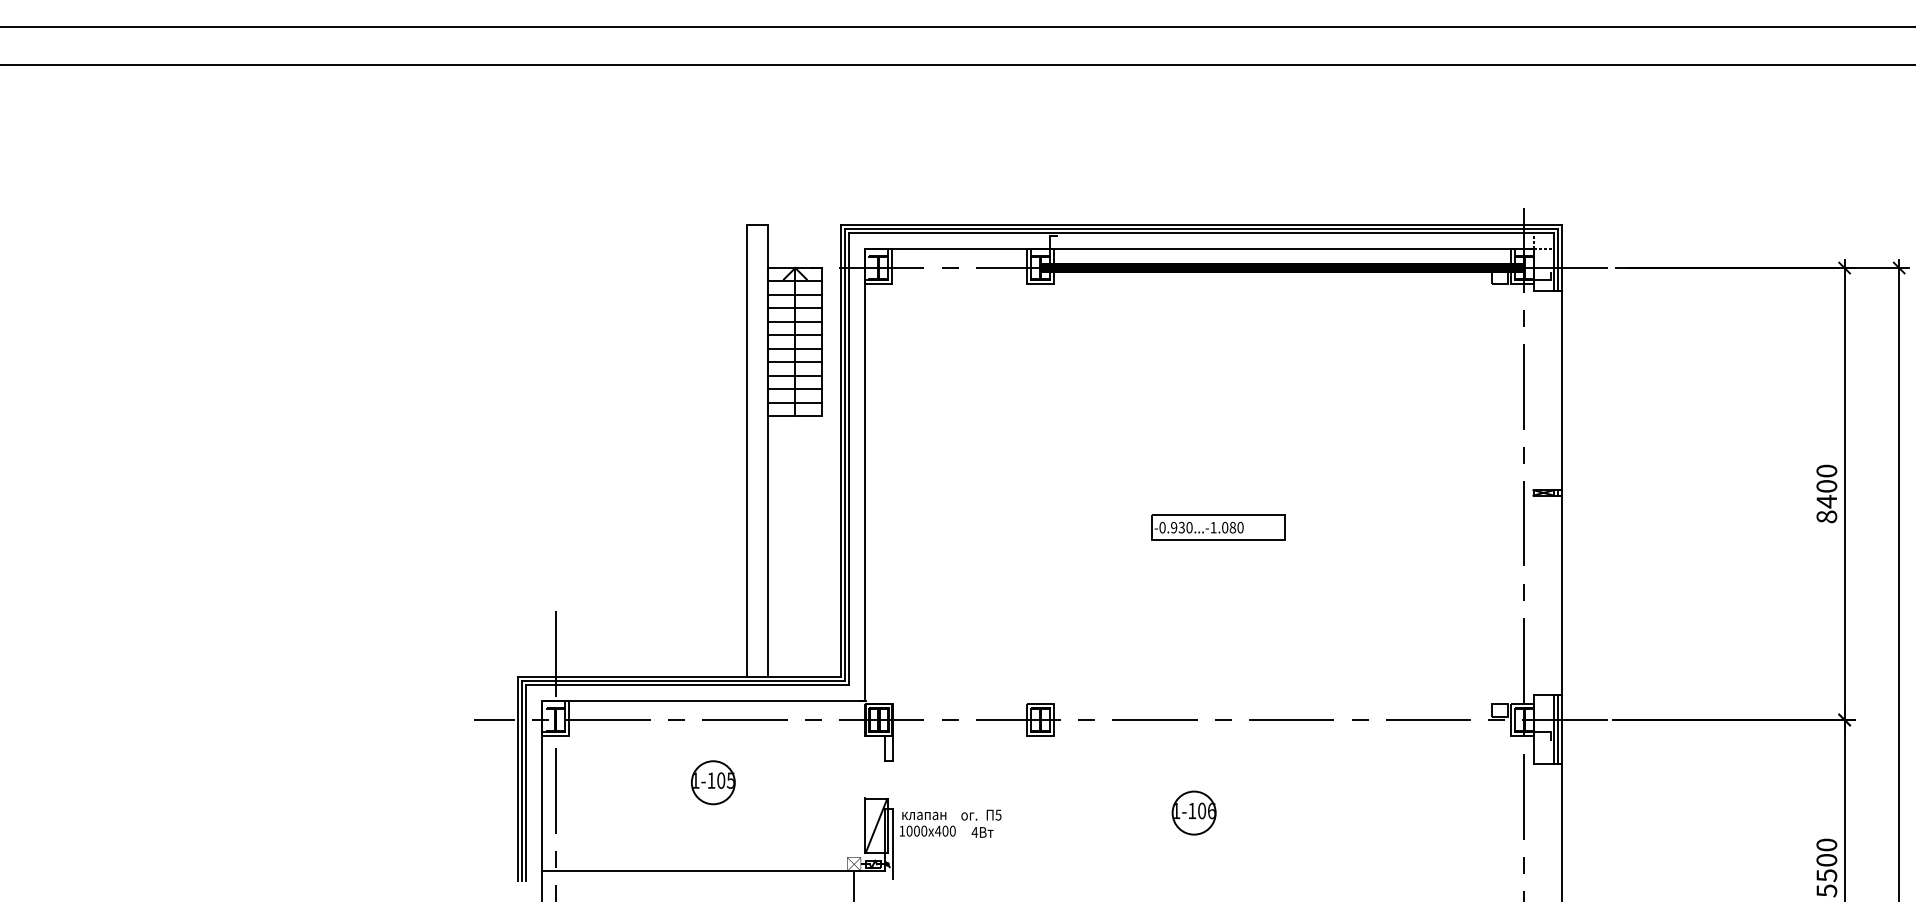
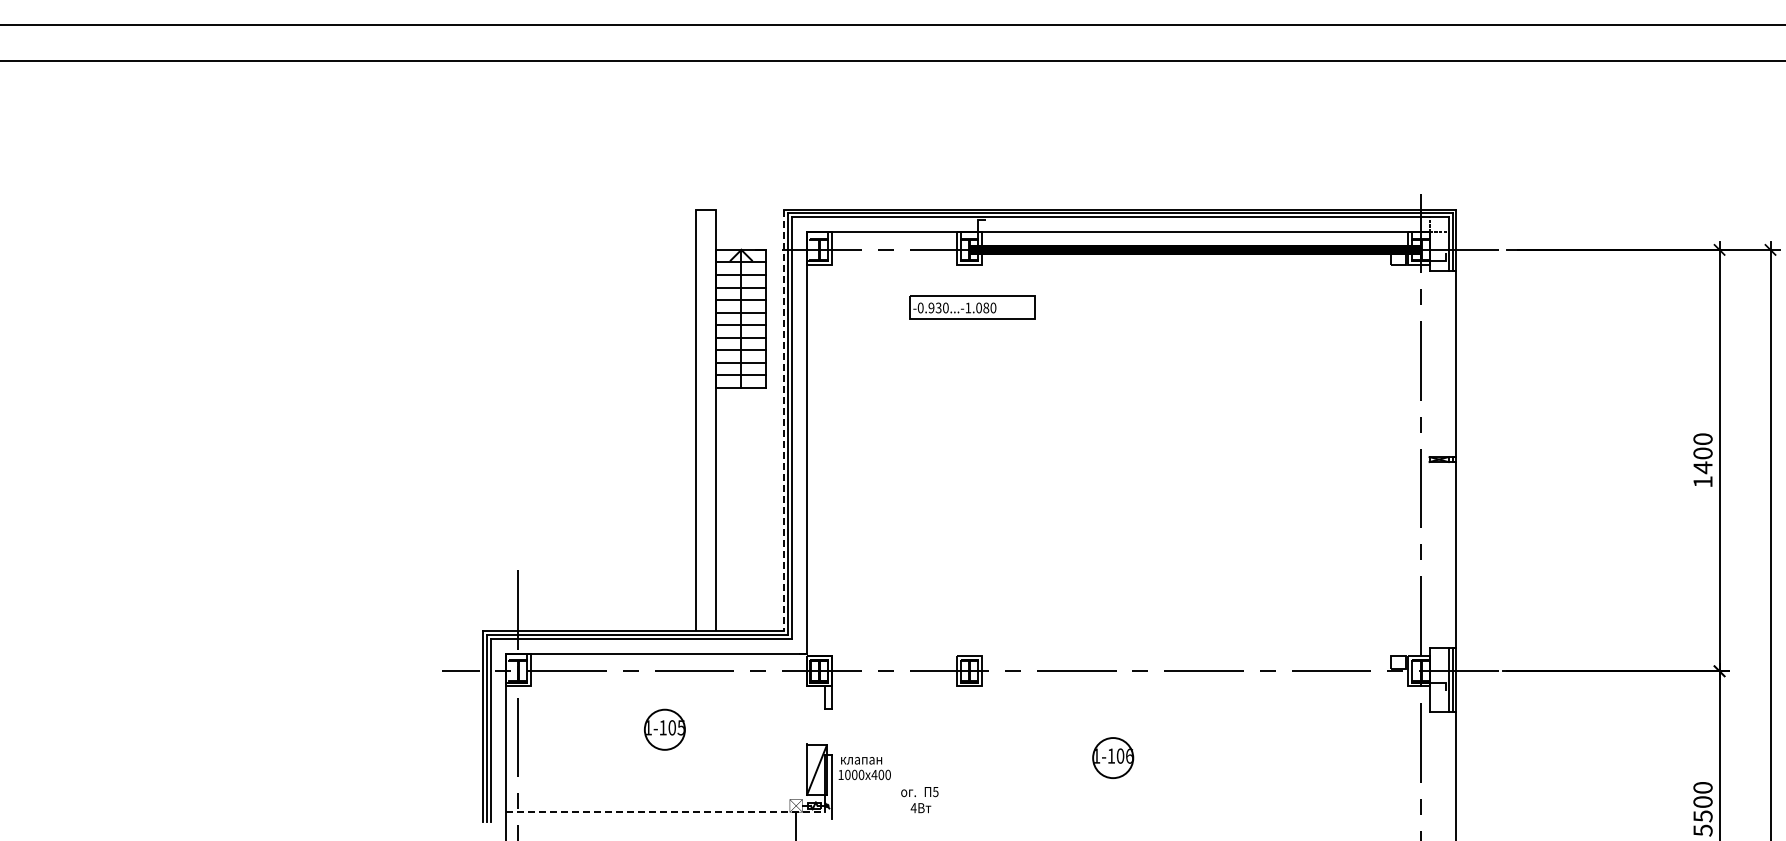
line: (840, 451) -> (783, 420), solid -> dashed
text: (1826, 516) -> (1702, 481), 8400 -> 1400
part: (1218, 527) -> (972, 307), moved
text: (981, 824) -> (919, 800), moved
line: (713, 871) -> (665, 812), solid -> dashed

